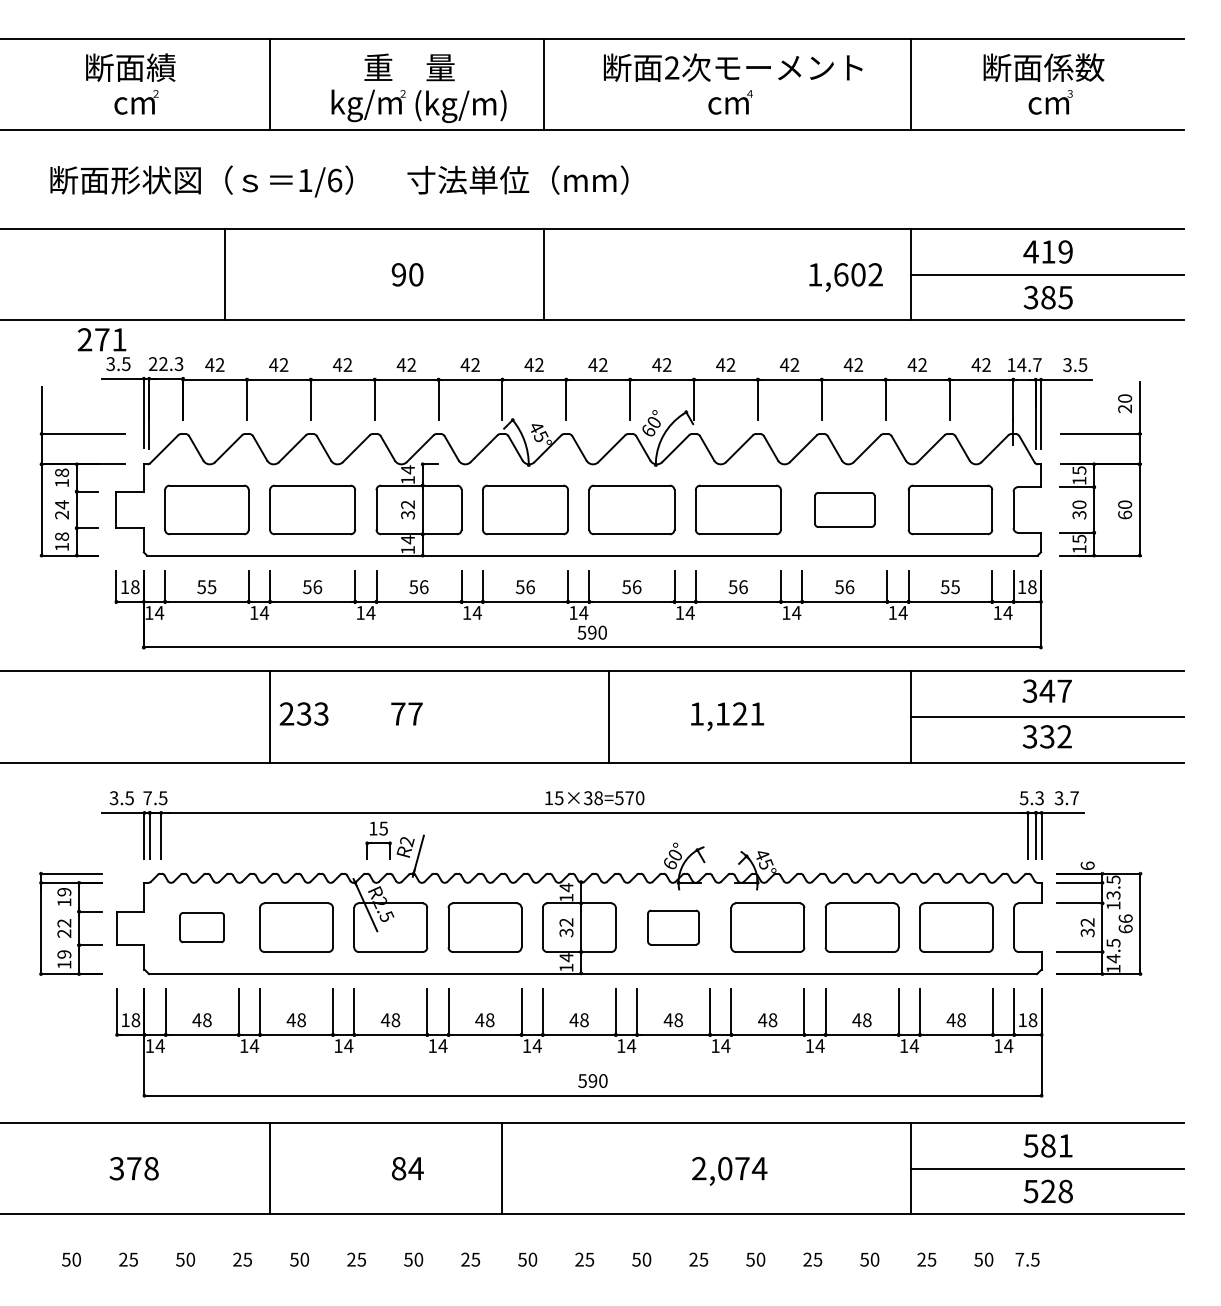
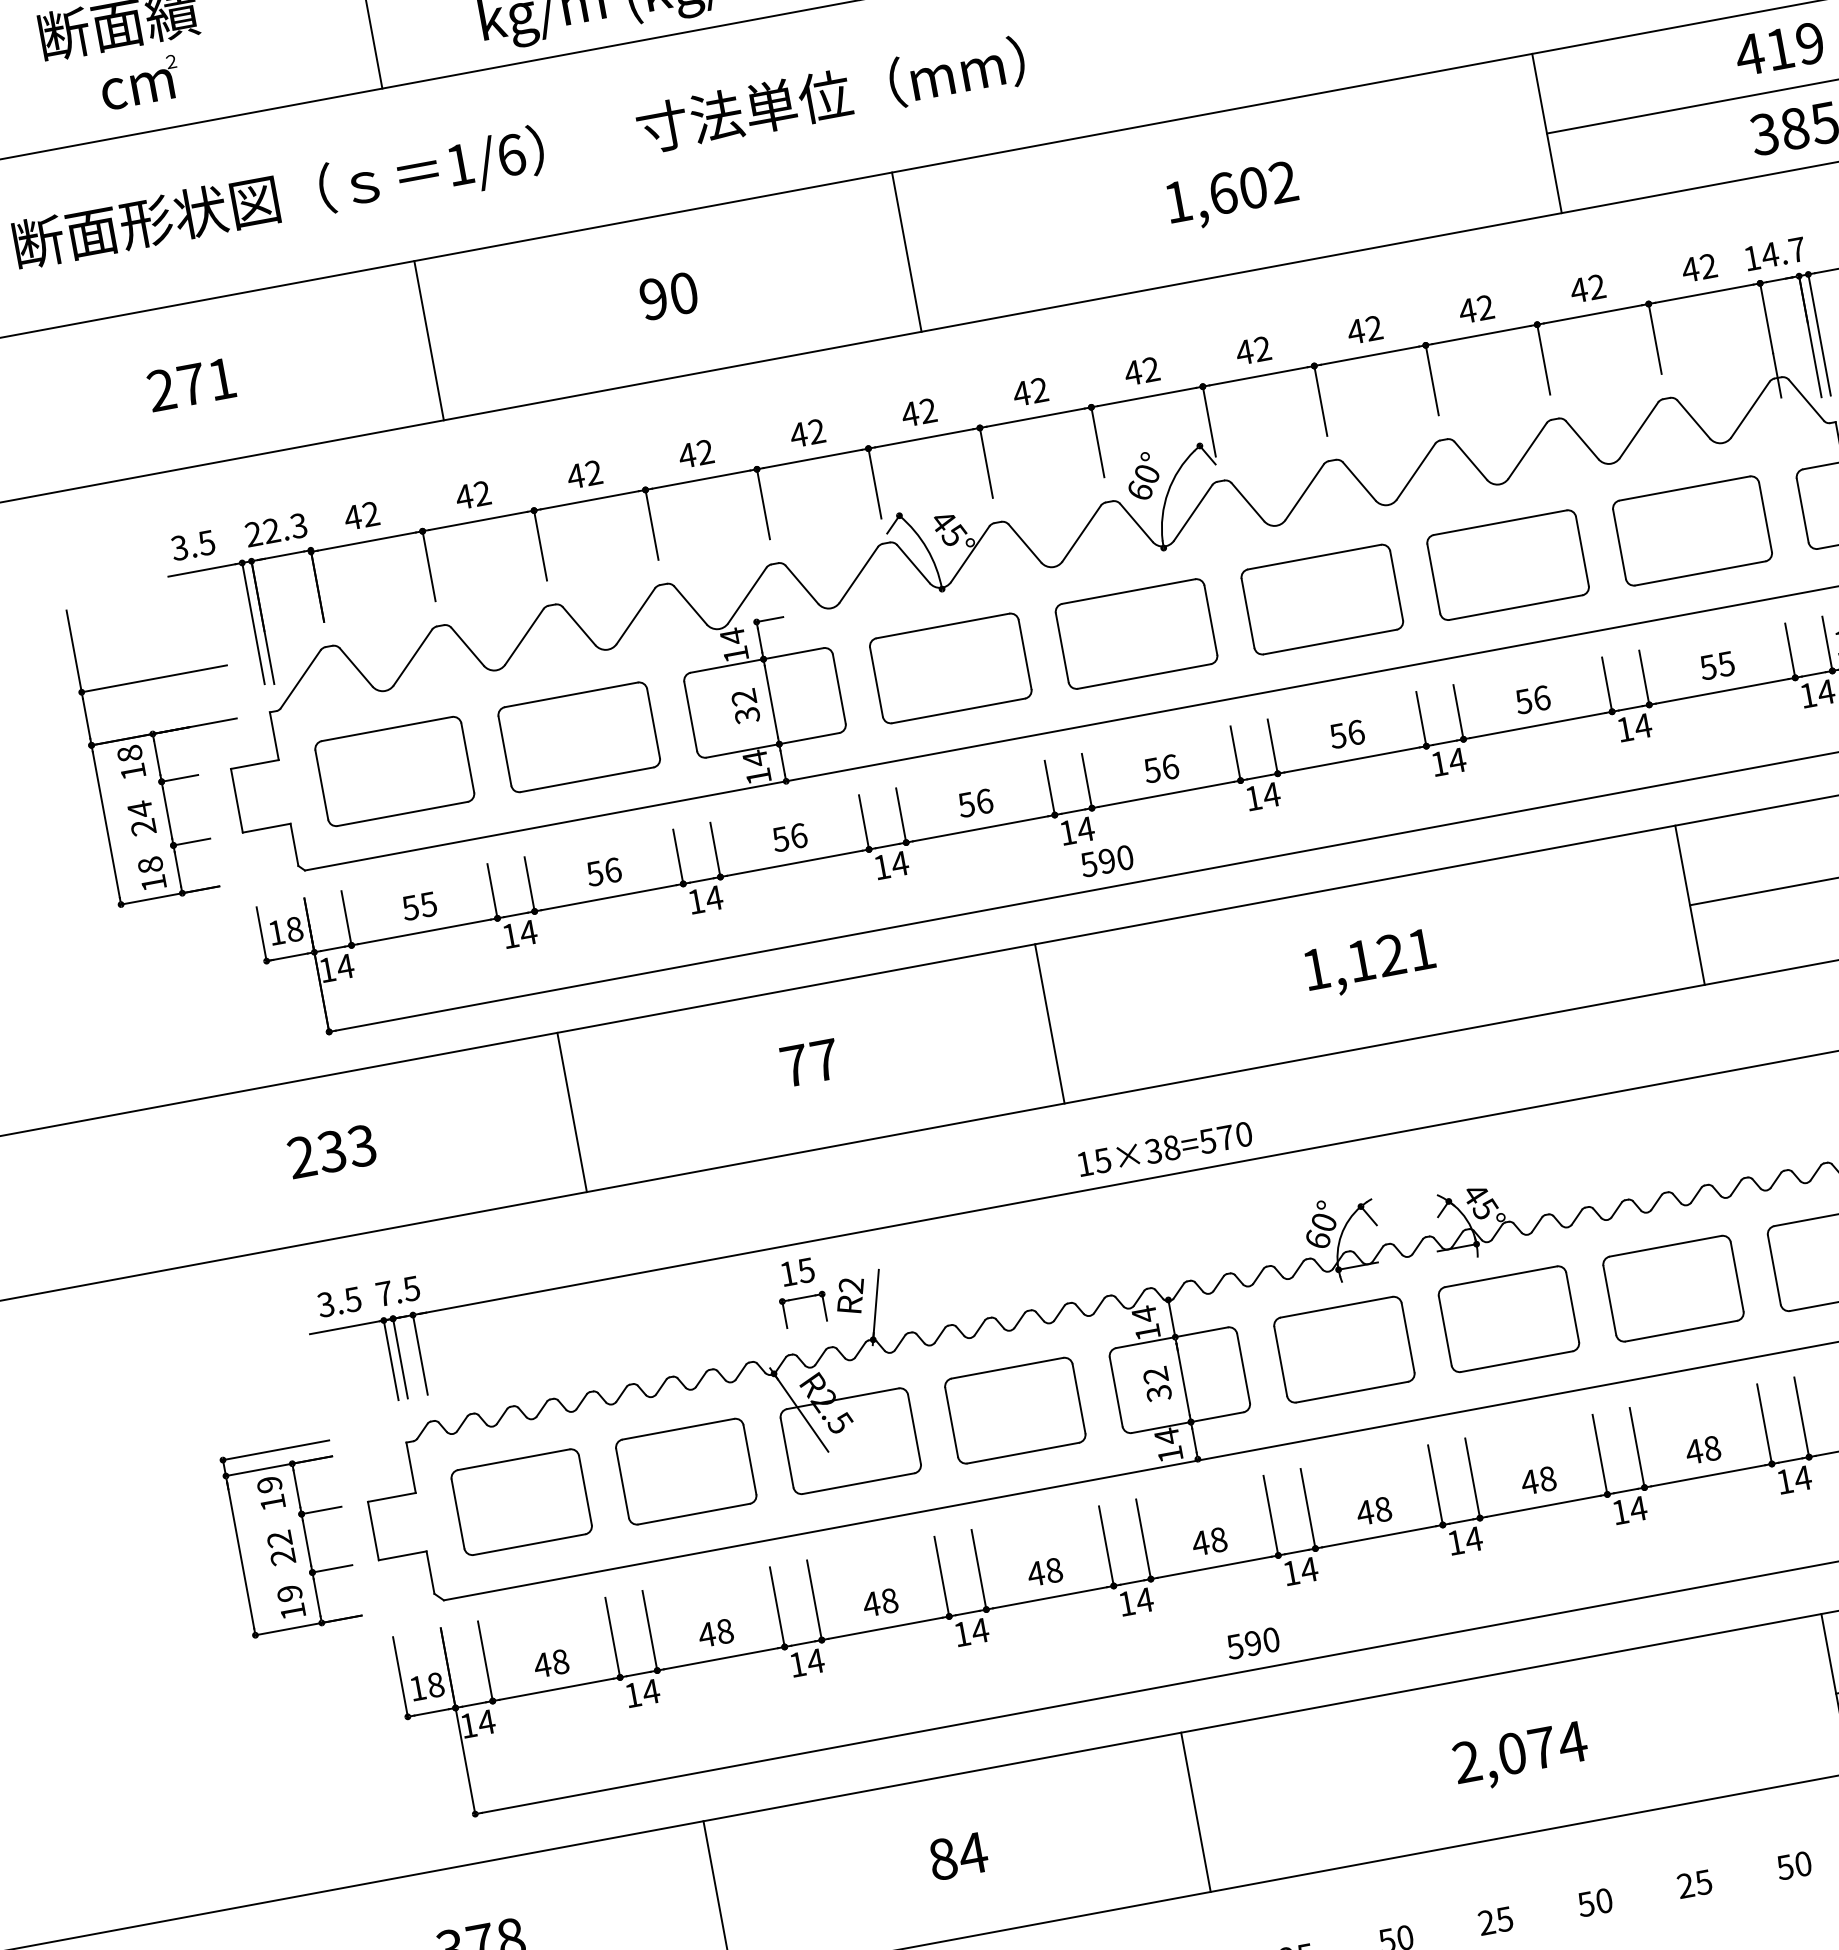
line: (225, 274) -> (429, 339), moved
text: (845, 277) -> (1231, 196), moved
text: (101, 339) -> (190, 384), moved
part: (844, 509) -> (1507, 564), size x1.43
text: (303, 713) -> (330, 1150), moved
line: (608, 716) -> (1049, 1023), moved
part: (201, 927) -> (520, 1502), size x1.67
part: (673, 927) -> (1344, 1349), size x1.43
line: (501, 1168) -> (1195, 1812), moved

